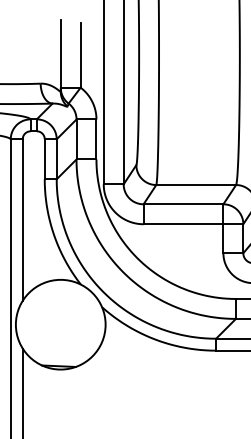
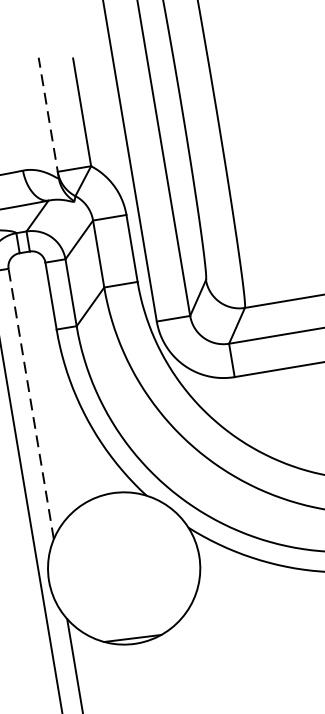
line: (60, 55) -> (48, 117), solid -> dashed
line: (22, 220) -> (30, 404), solid -> dashed

